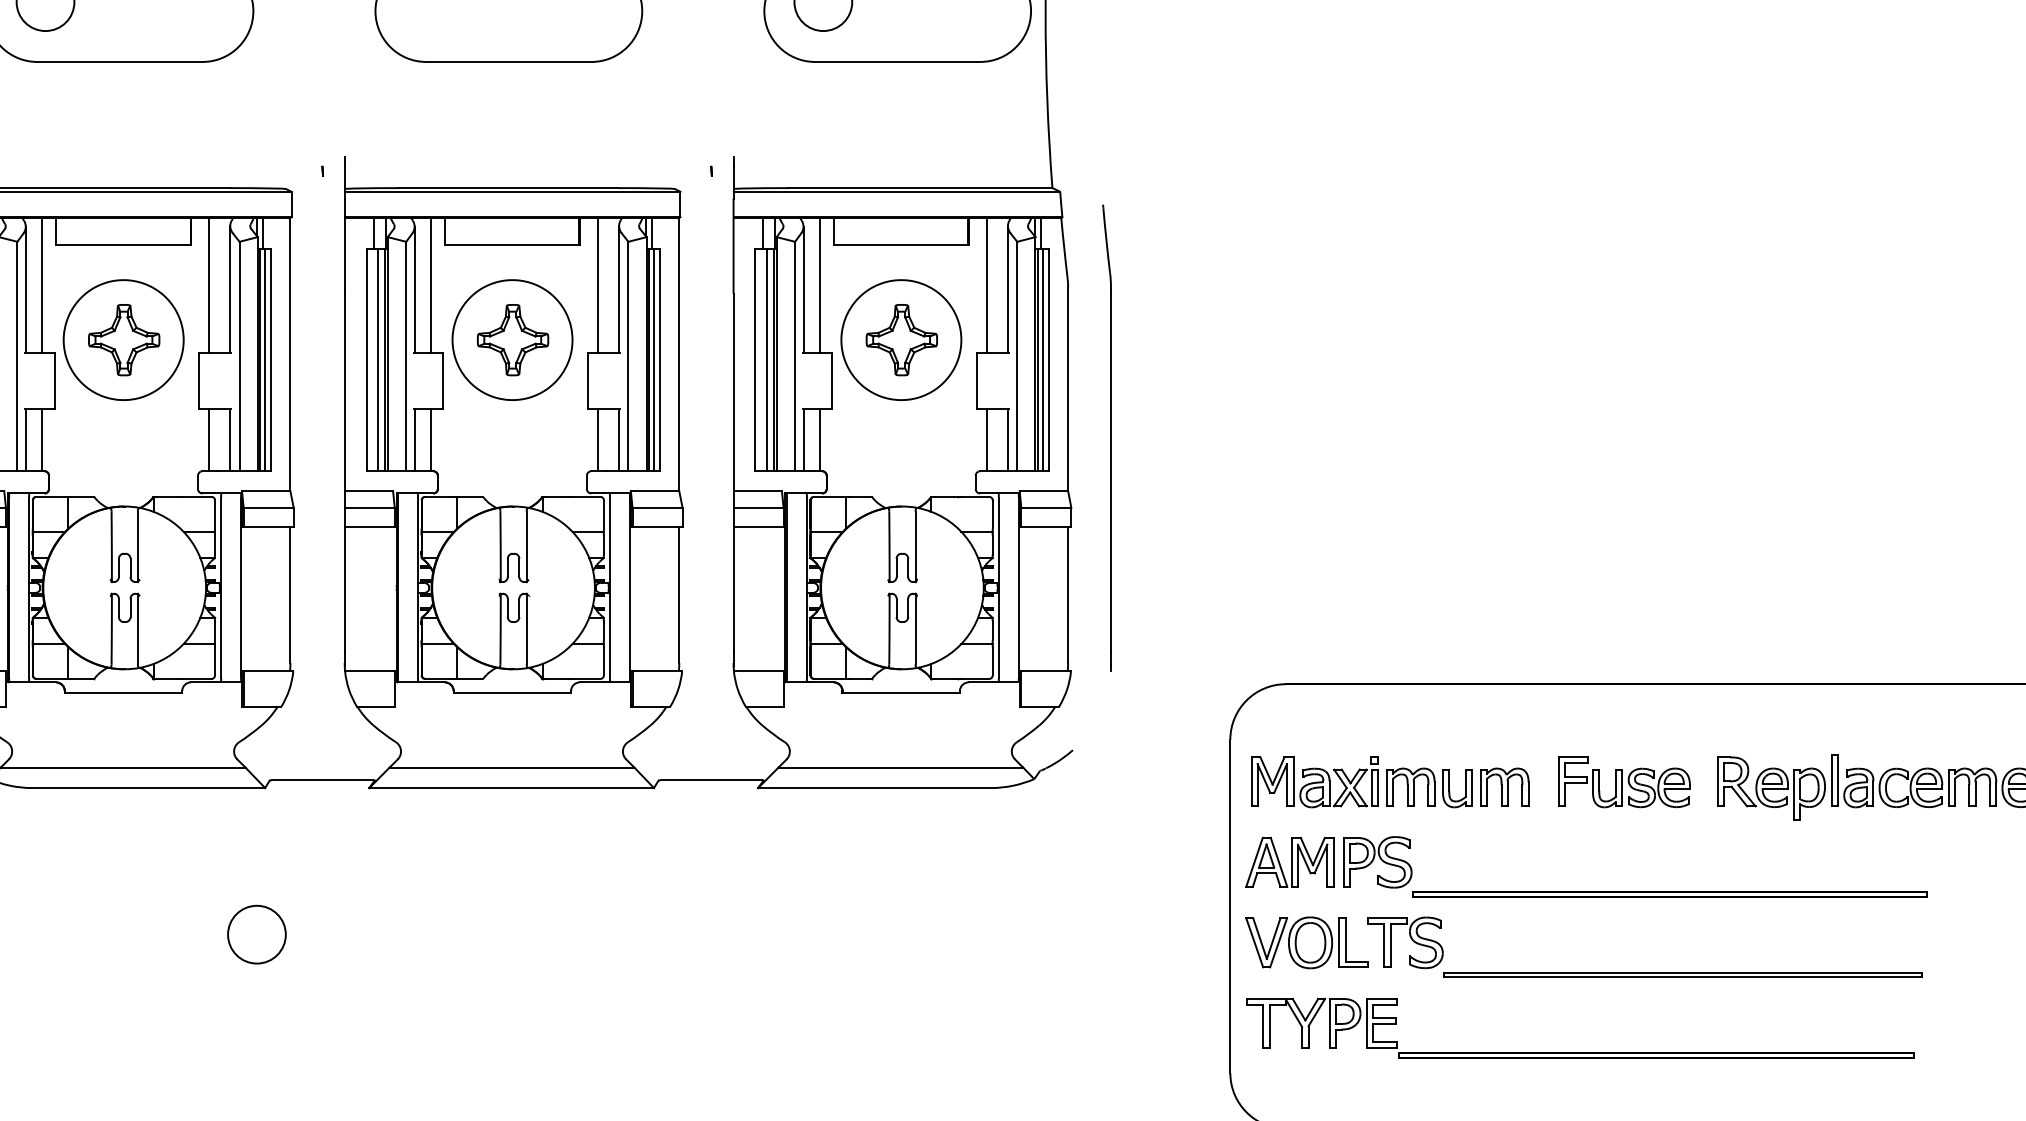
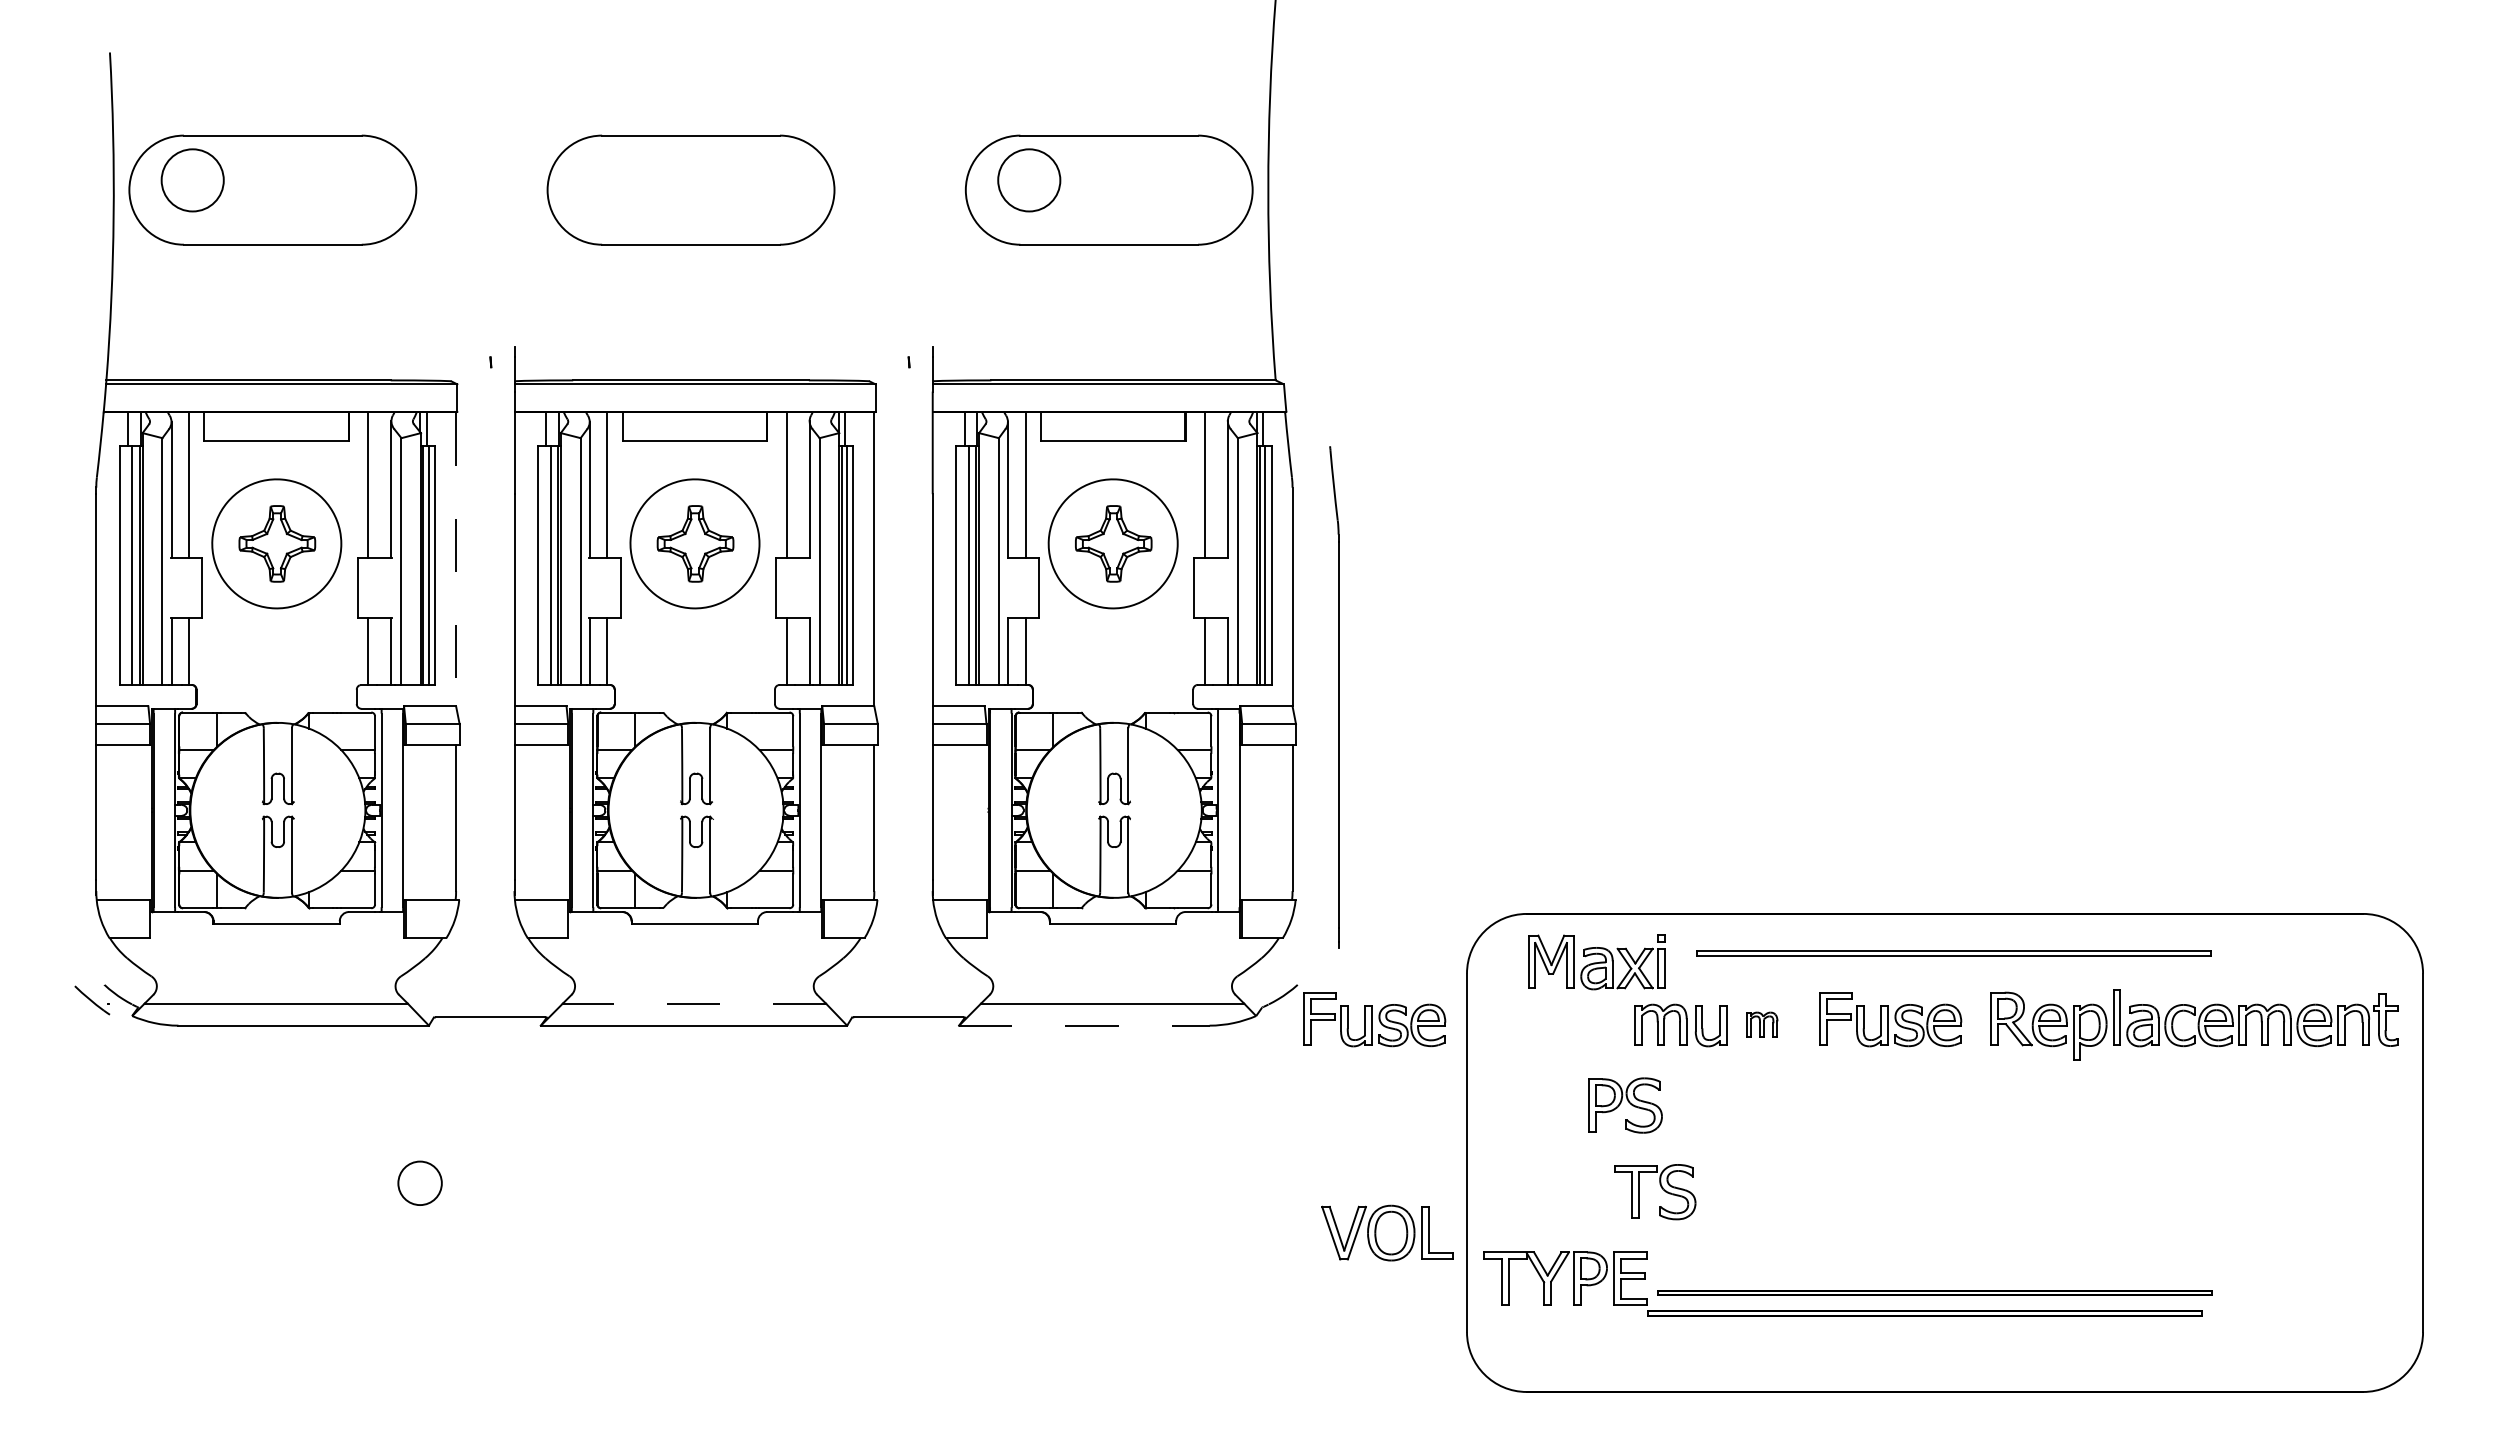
line: (290, 354) -> (456, 559), solid -> dashed
part: (1107, 438) -> (1334, 697), moved
line: (512, 767) -> (694, 1003), solid -> dashed
part: (1144, 782) -> (1374, 1019), added
part: (1314, 782) -> (1596, 962), moved
part: (1504, 786) -> (1761, 1024), size x0.6
line: (874, 787) -> (1084, 1025), solid -> dashed
part: (1289, 862) -> (1530, 1105), removed
part: (1669, 893) -> (1934, 1292), moved
circle: (257, 934) -> (420, 1183), size x0.7
part: (1307, 942) -> (1387, 1232), moved
part: (1682, 974) -> (1953, 953), moved

